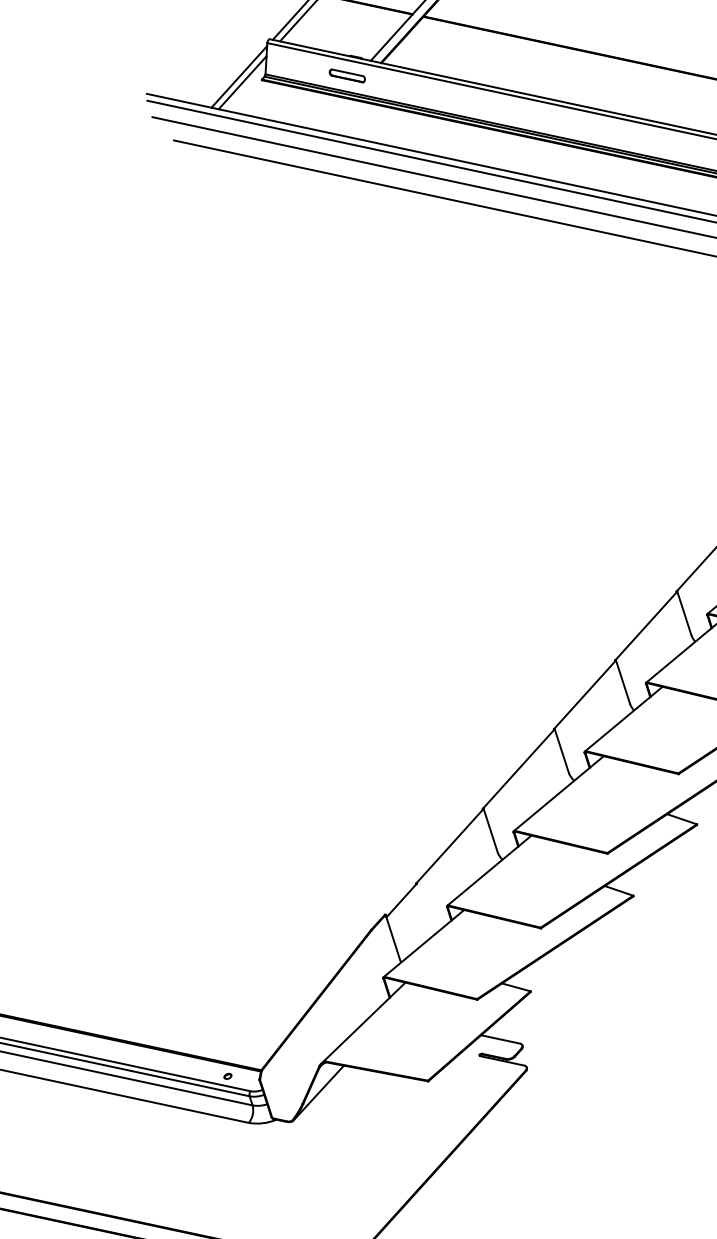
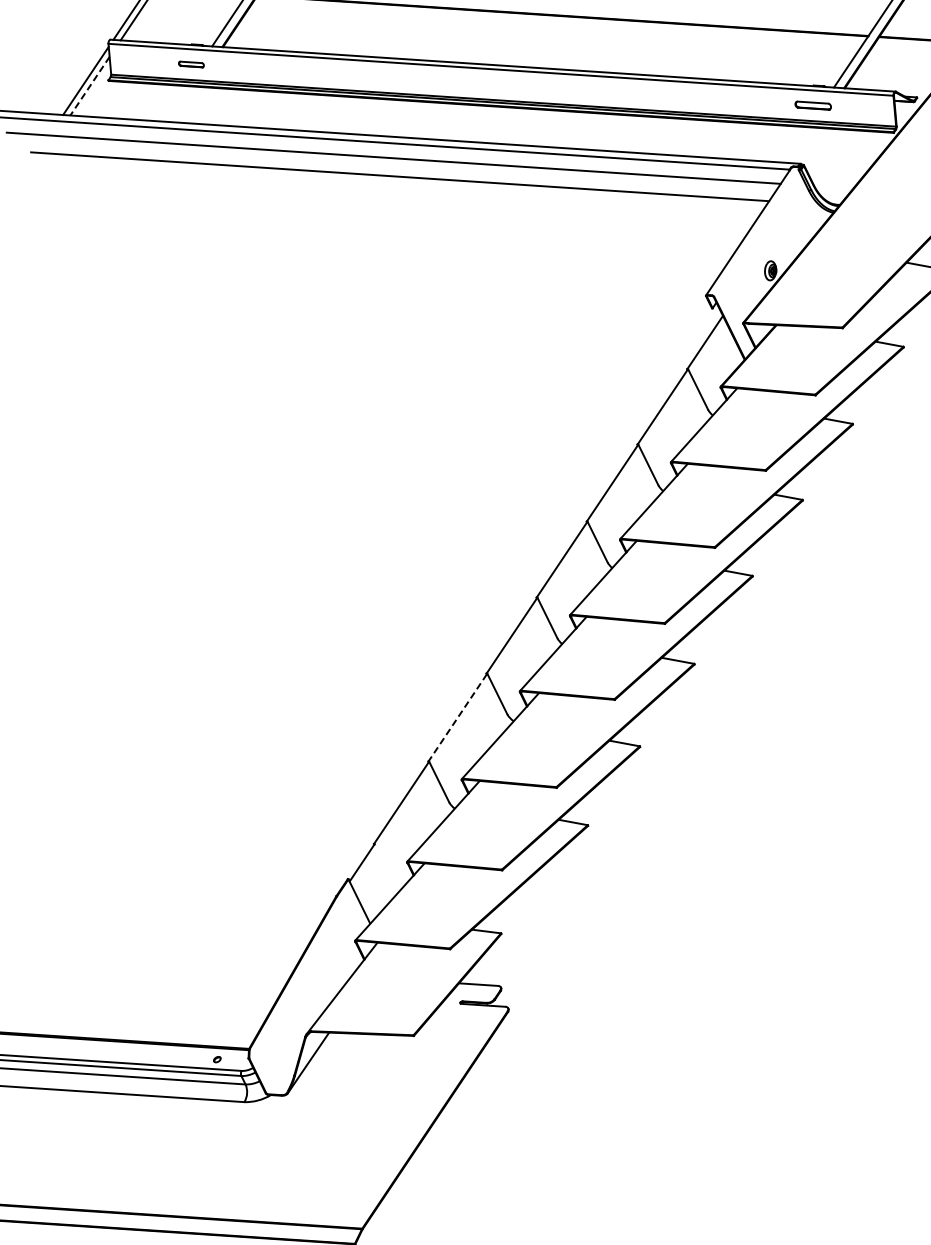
part: (347, 75) -> (191, 64), size x0.7
line: (242, 83) -> (89, 86), solid -> dashed
line: (518, 768) -> (457, 717), solid -> dashed

